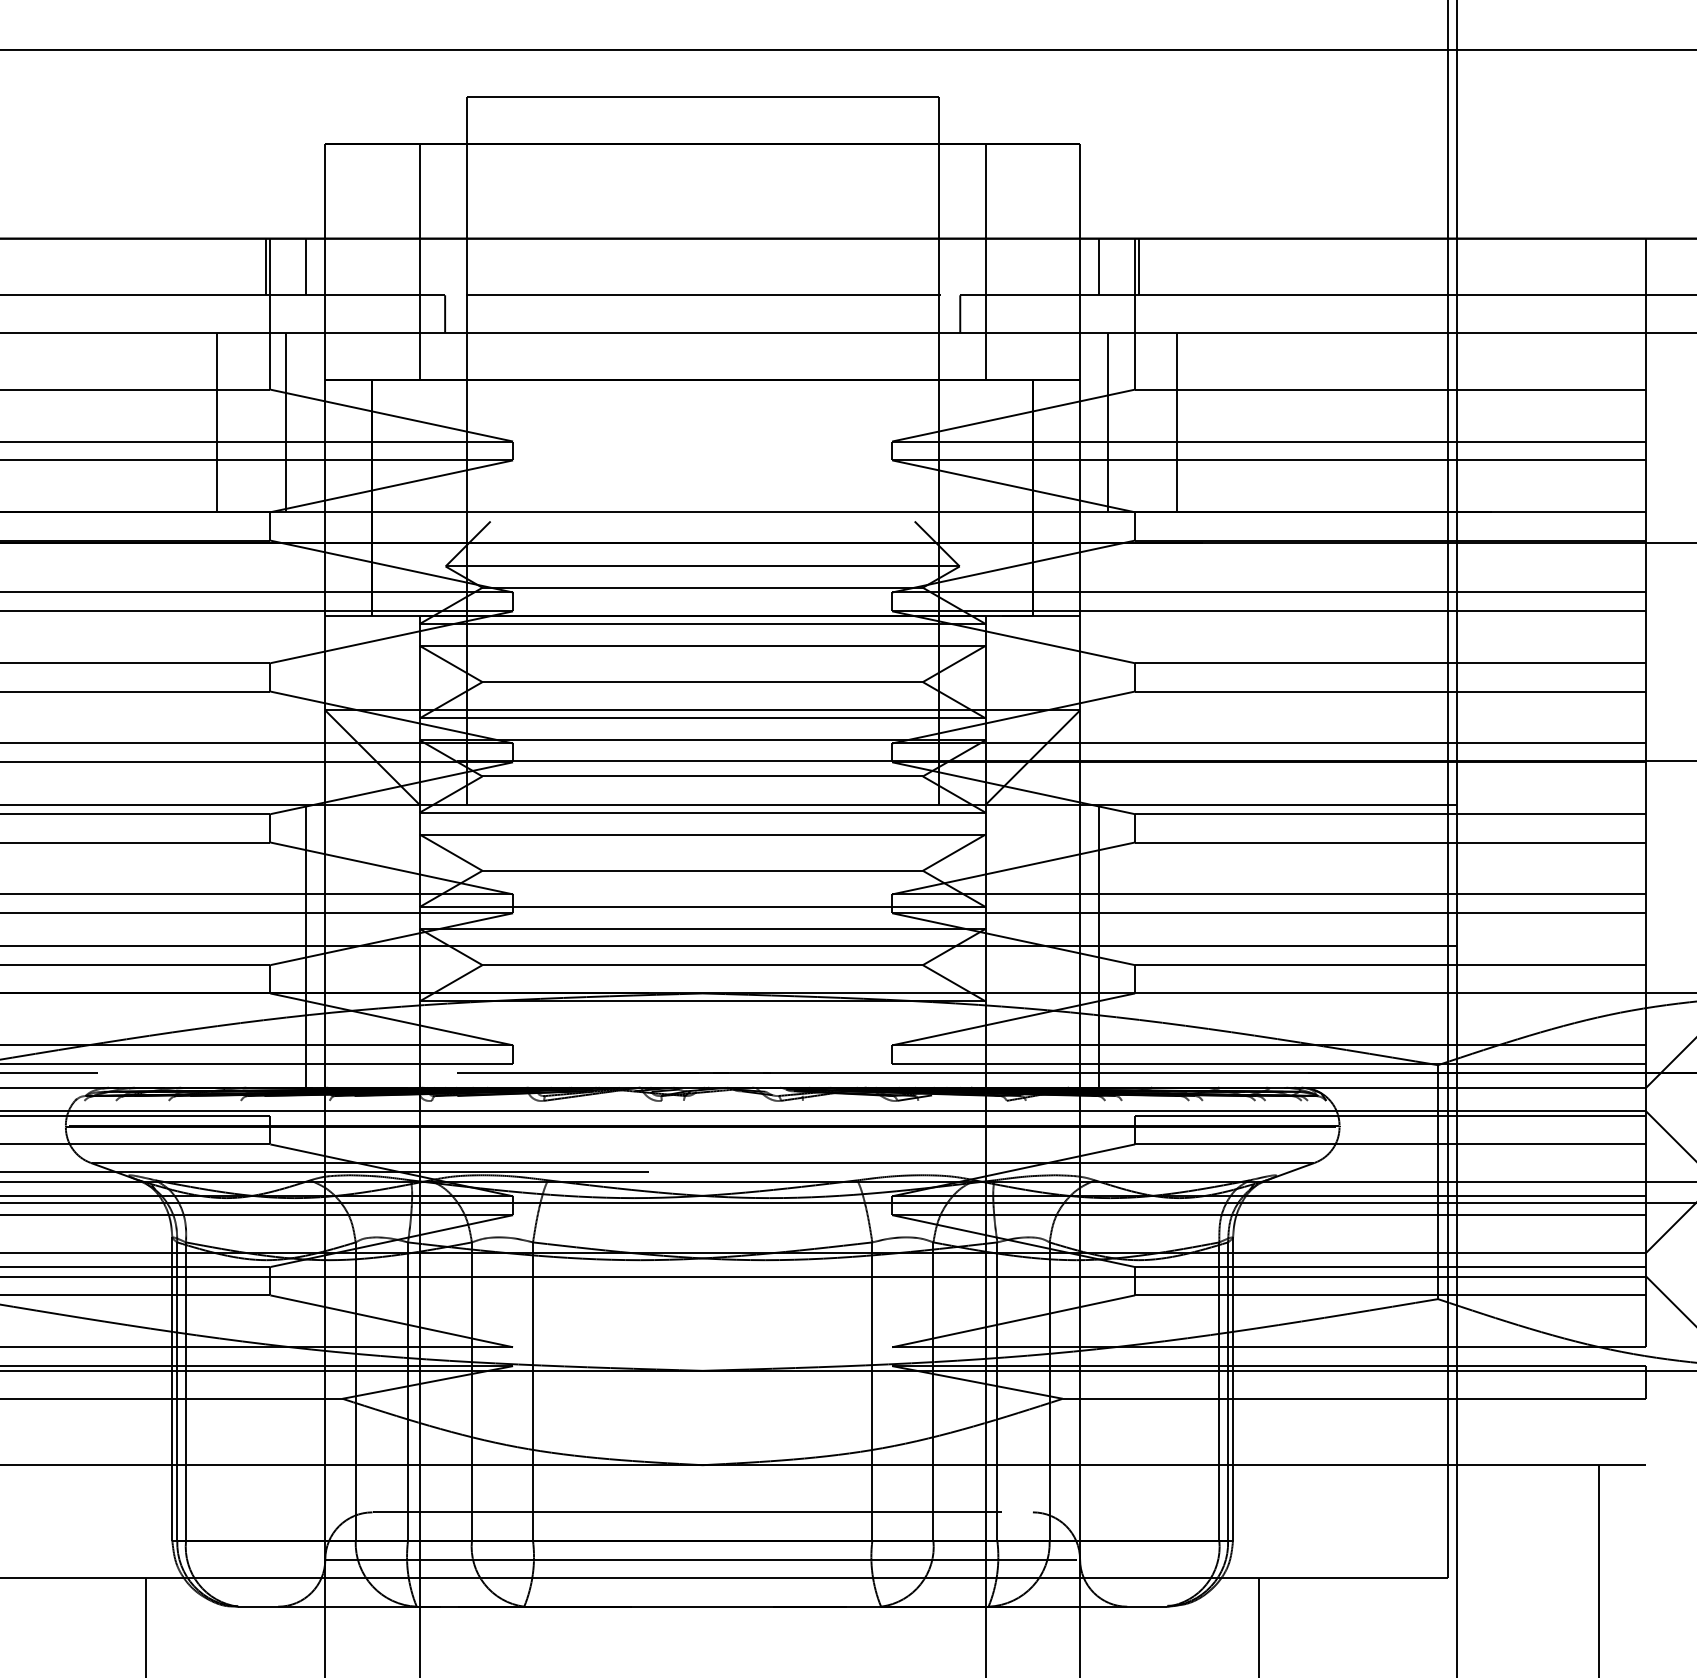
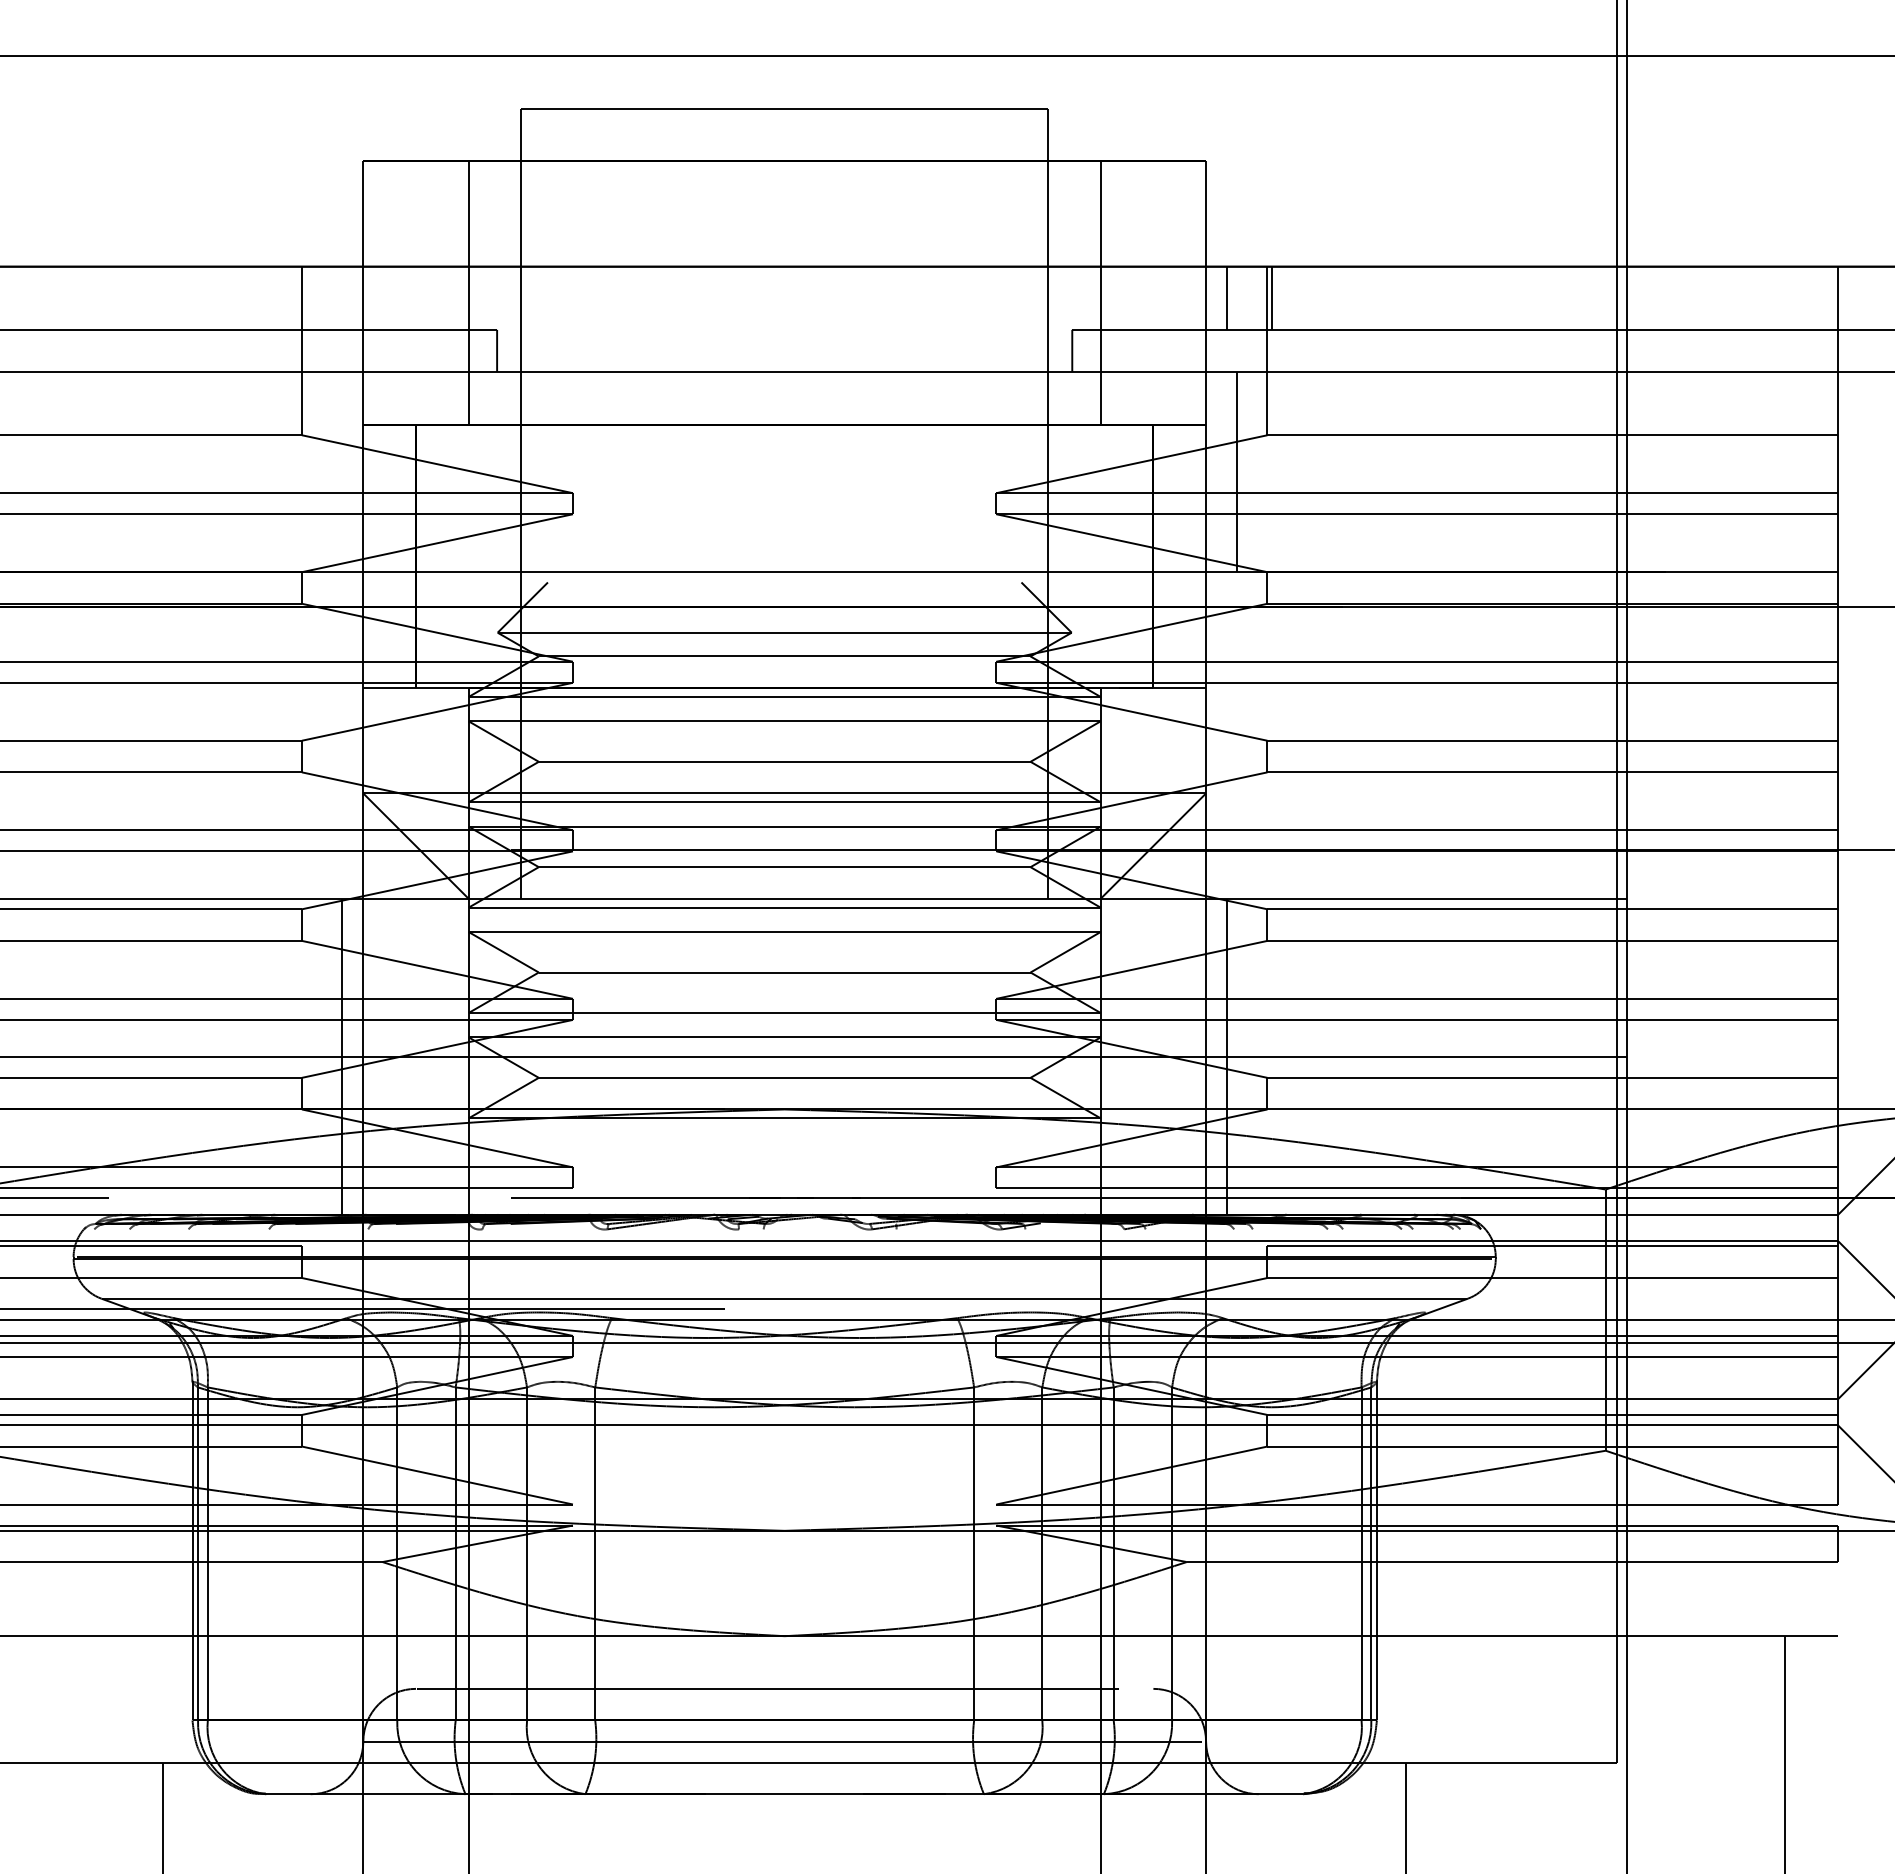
line: (266, 266) -> (297, 297), removed
line: (306, 266) -> (342, 297), removed
line: (703, 294) -> (785, 329), removed
line: (217, 422) -> (242, 471), removed
line: (286, 422) -> (319, 471), removed
line: (1177, 422) -> (1314, 471), removed

